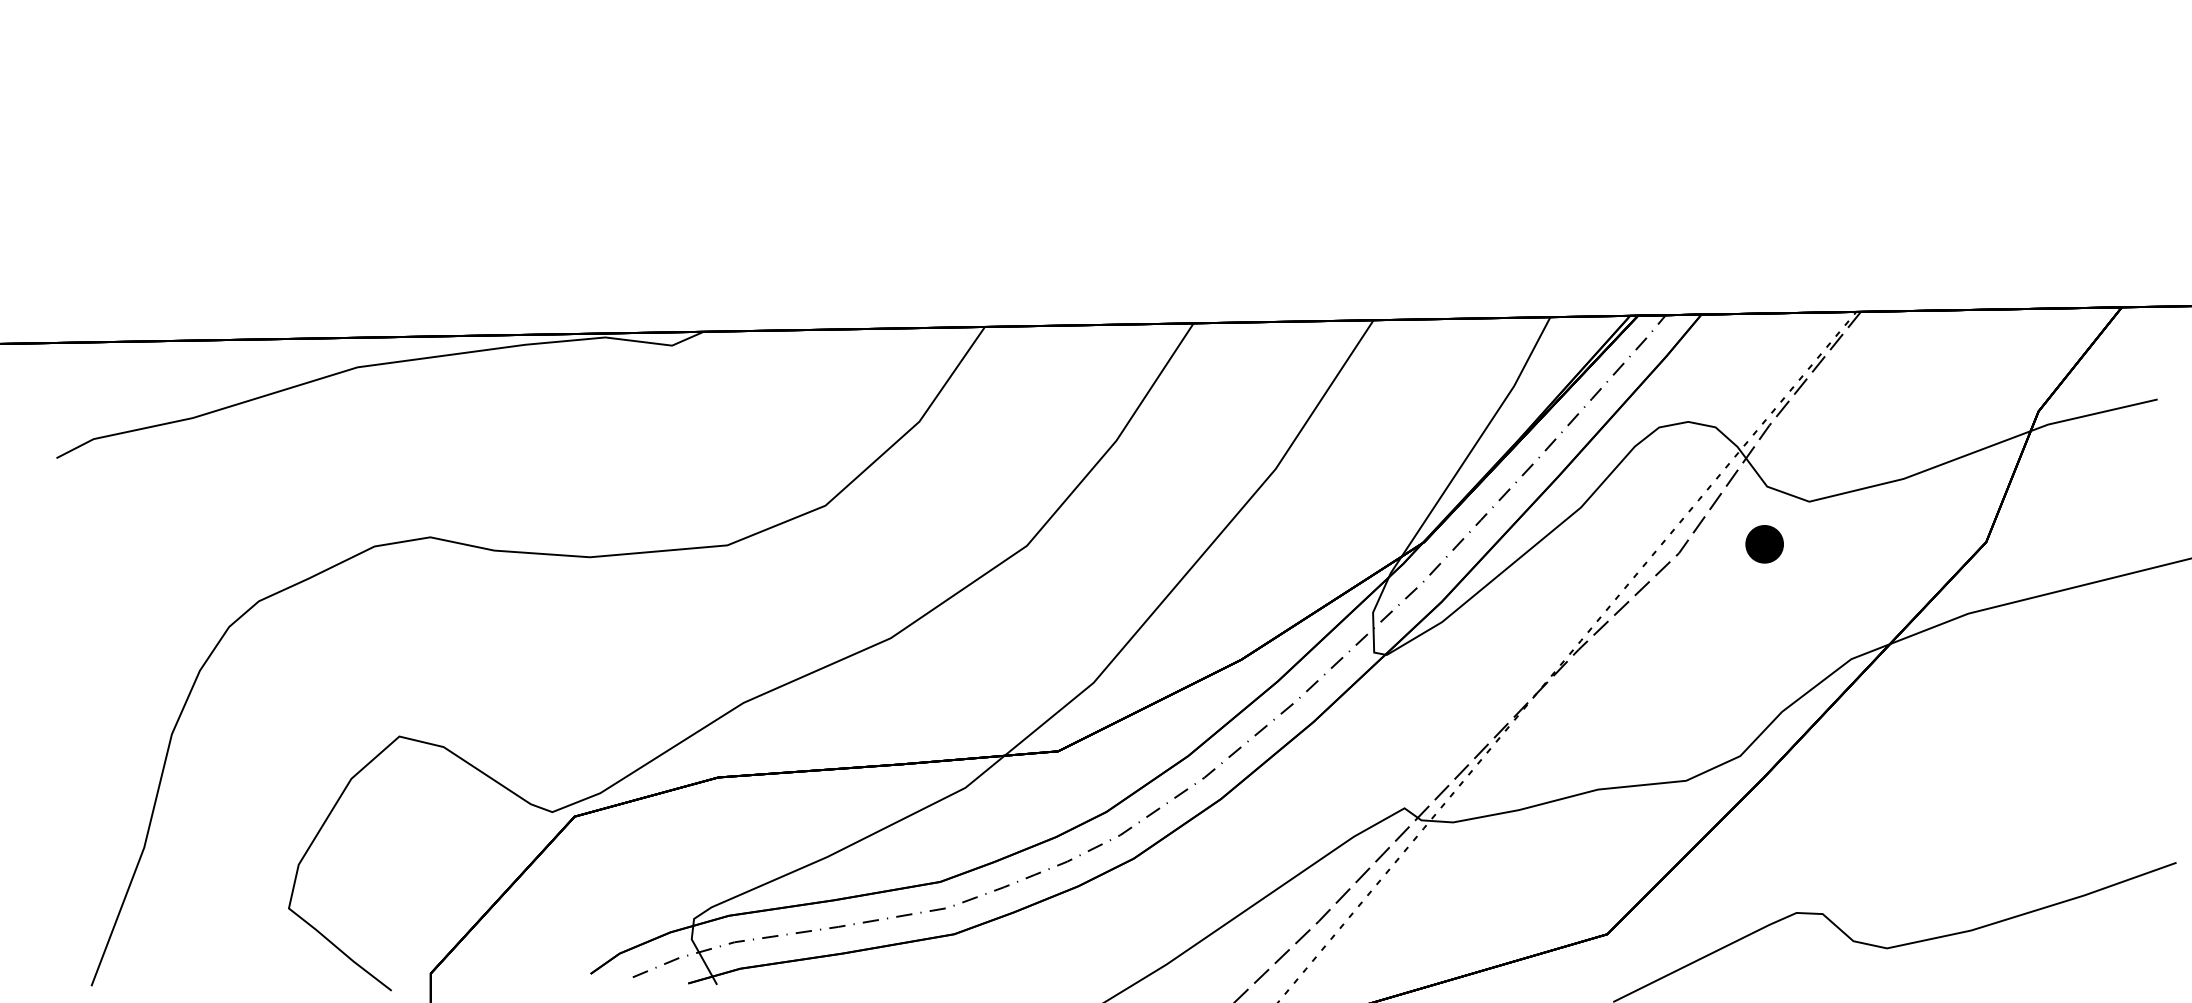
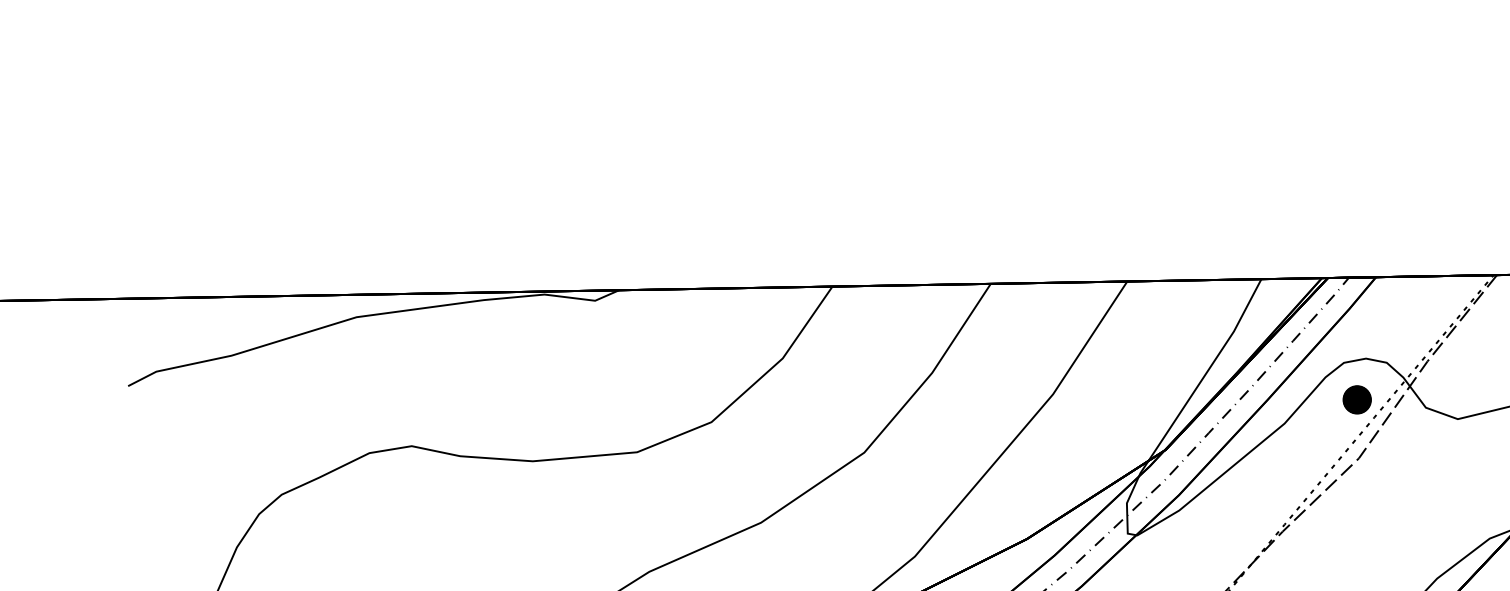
part: (1764, 544) -> (1357, 400), moved

